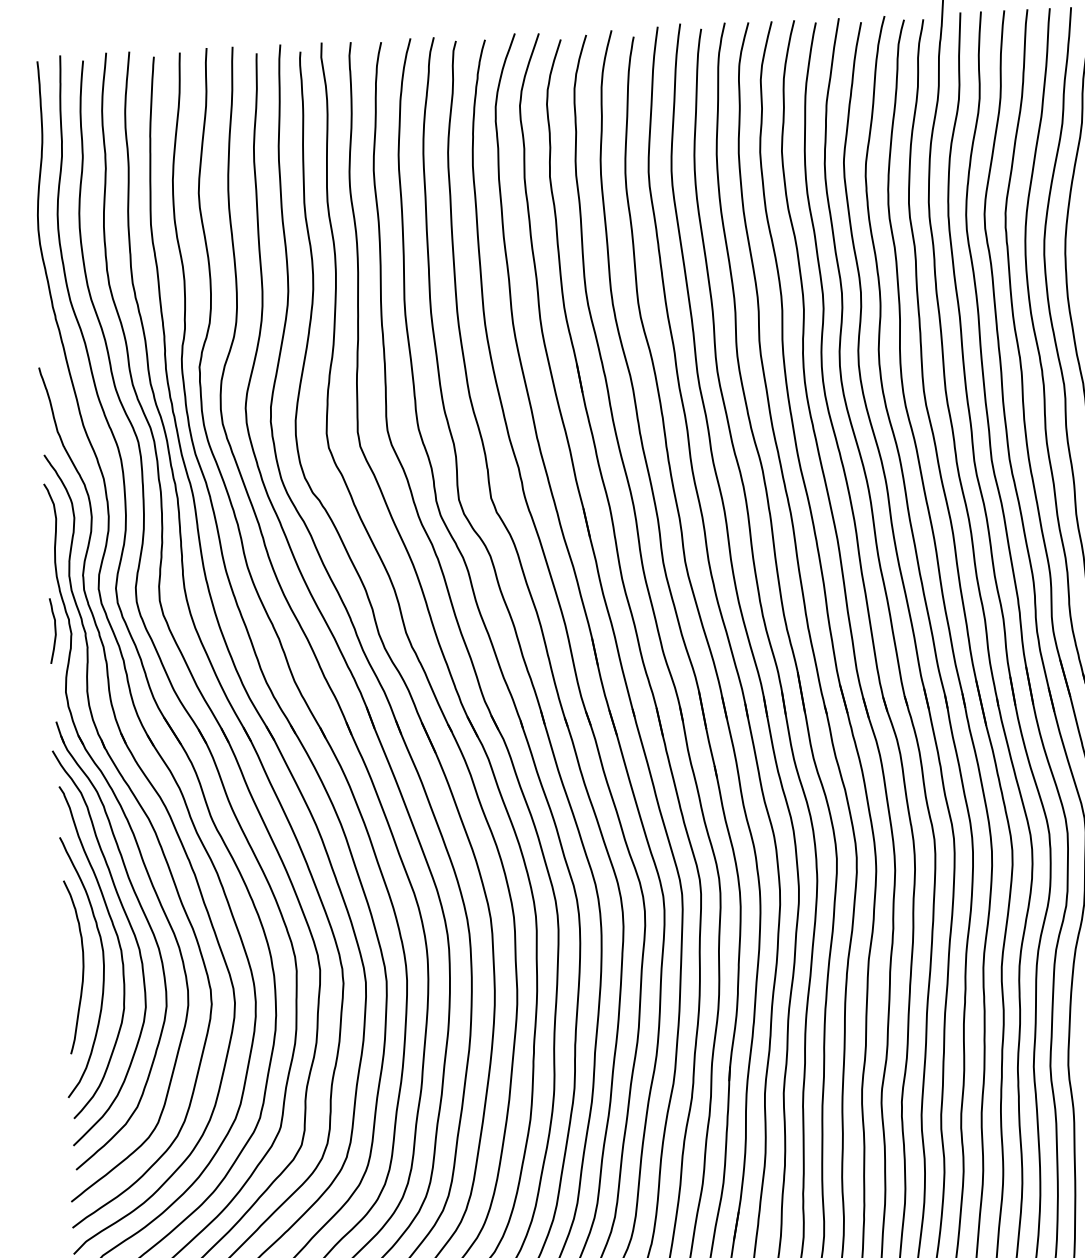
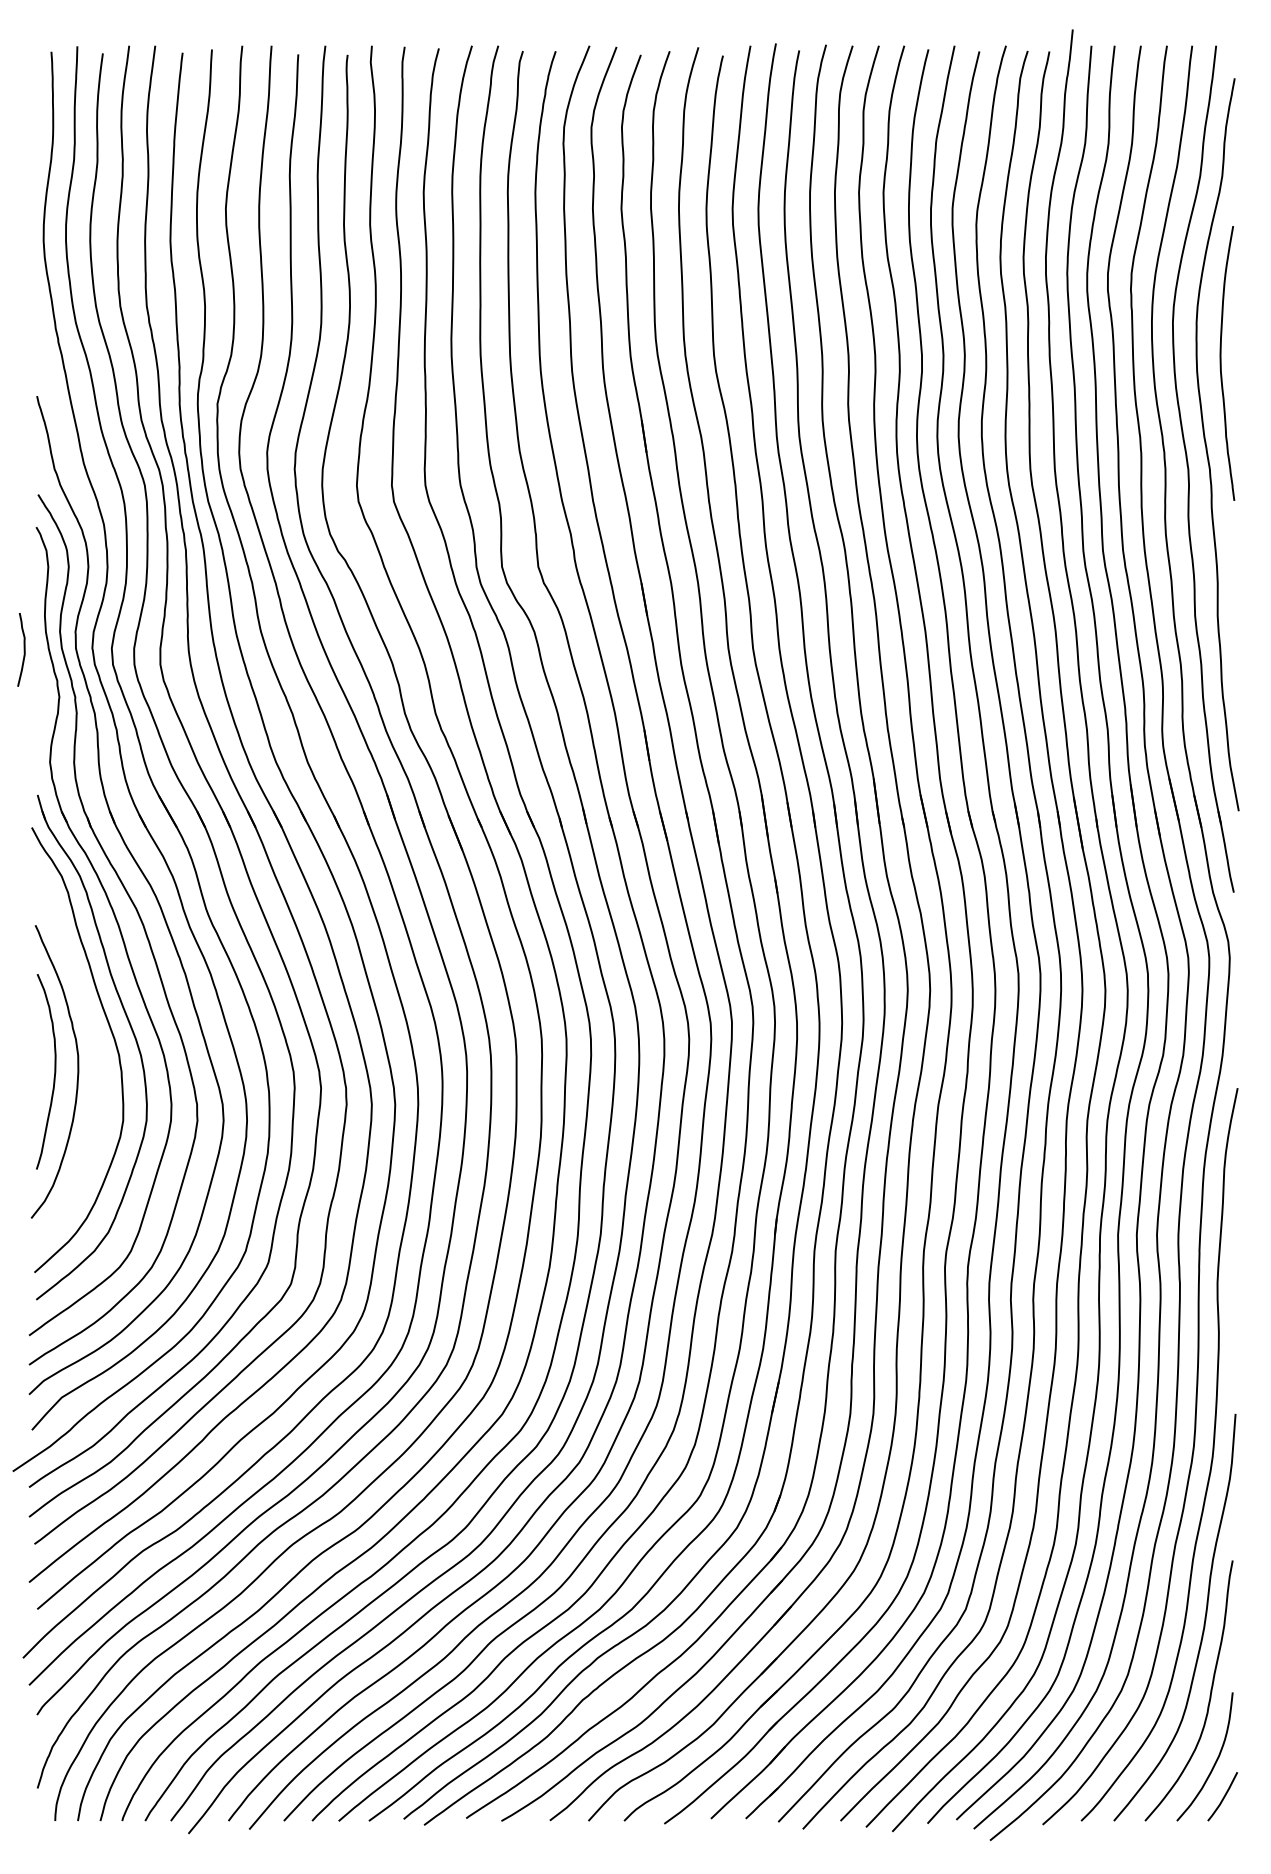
curve: (54, 630) -> (23, 649), moved
curve: (118, 943) -> (95, 1047), removed

